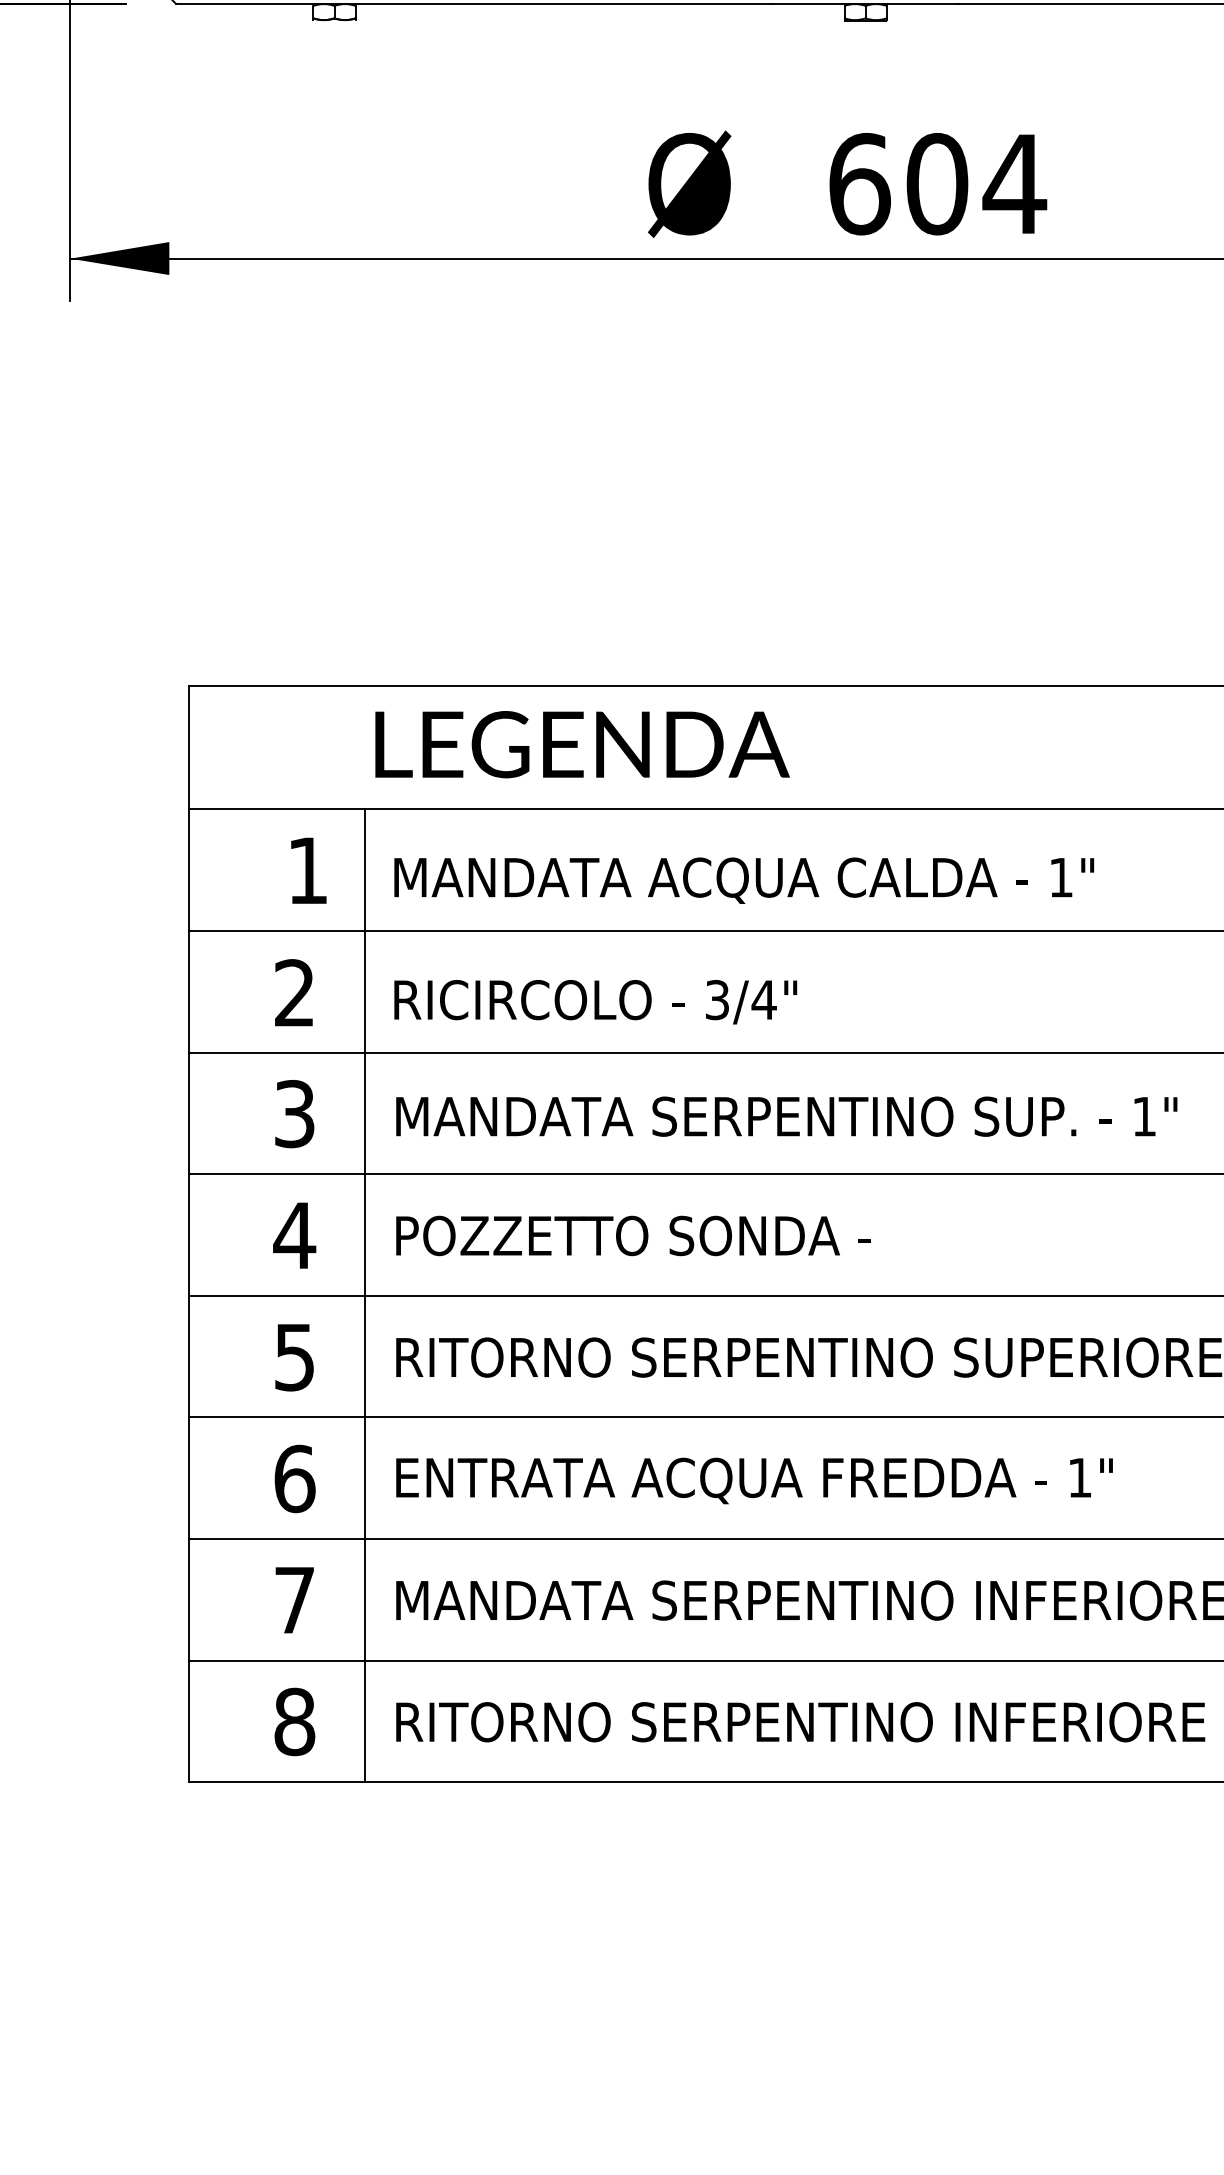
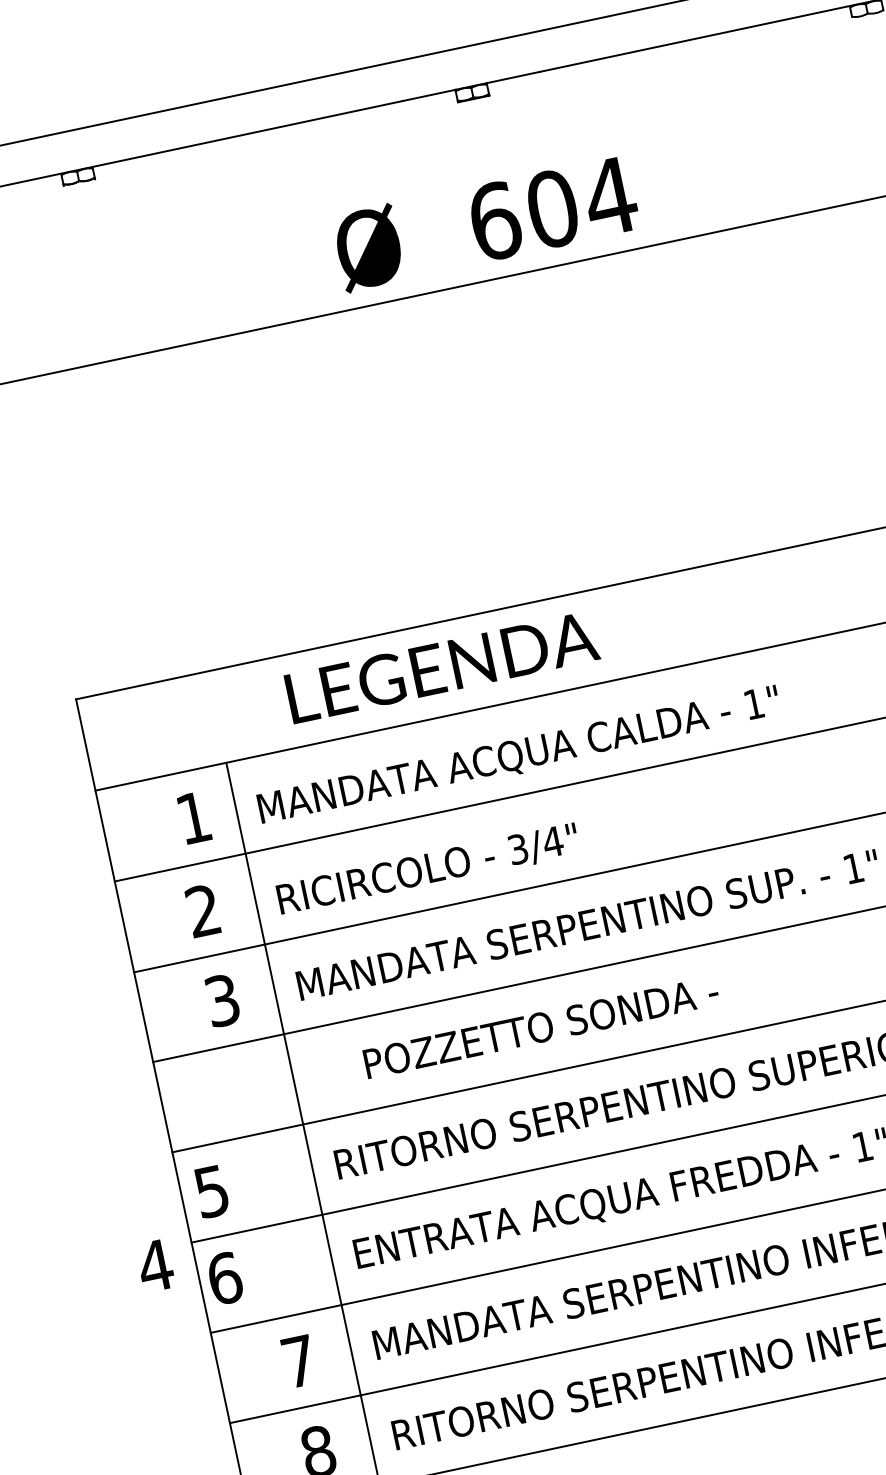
text: (582, 744) -> (442, 667), moved
text: (294, 1235) -> (155, 1265), moved
text: (633, 1235) -> (541, 1027), moved
text: (294, 1357) -> (211, 1191), moved
text: (294, 1478) -> (224, 1278), moved

